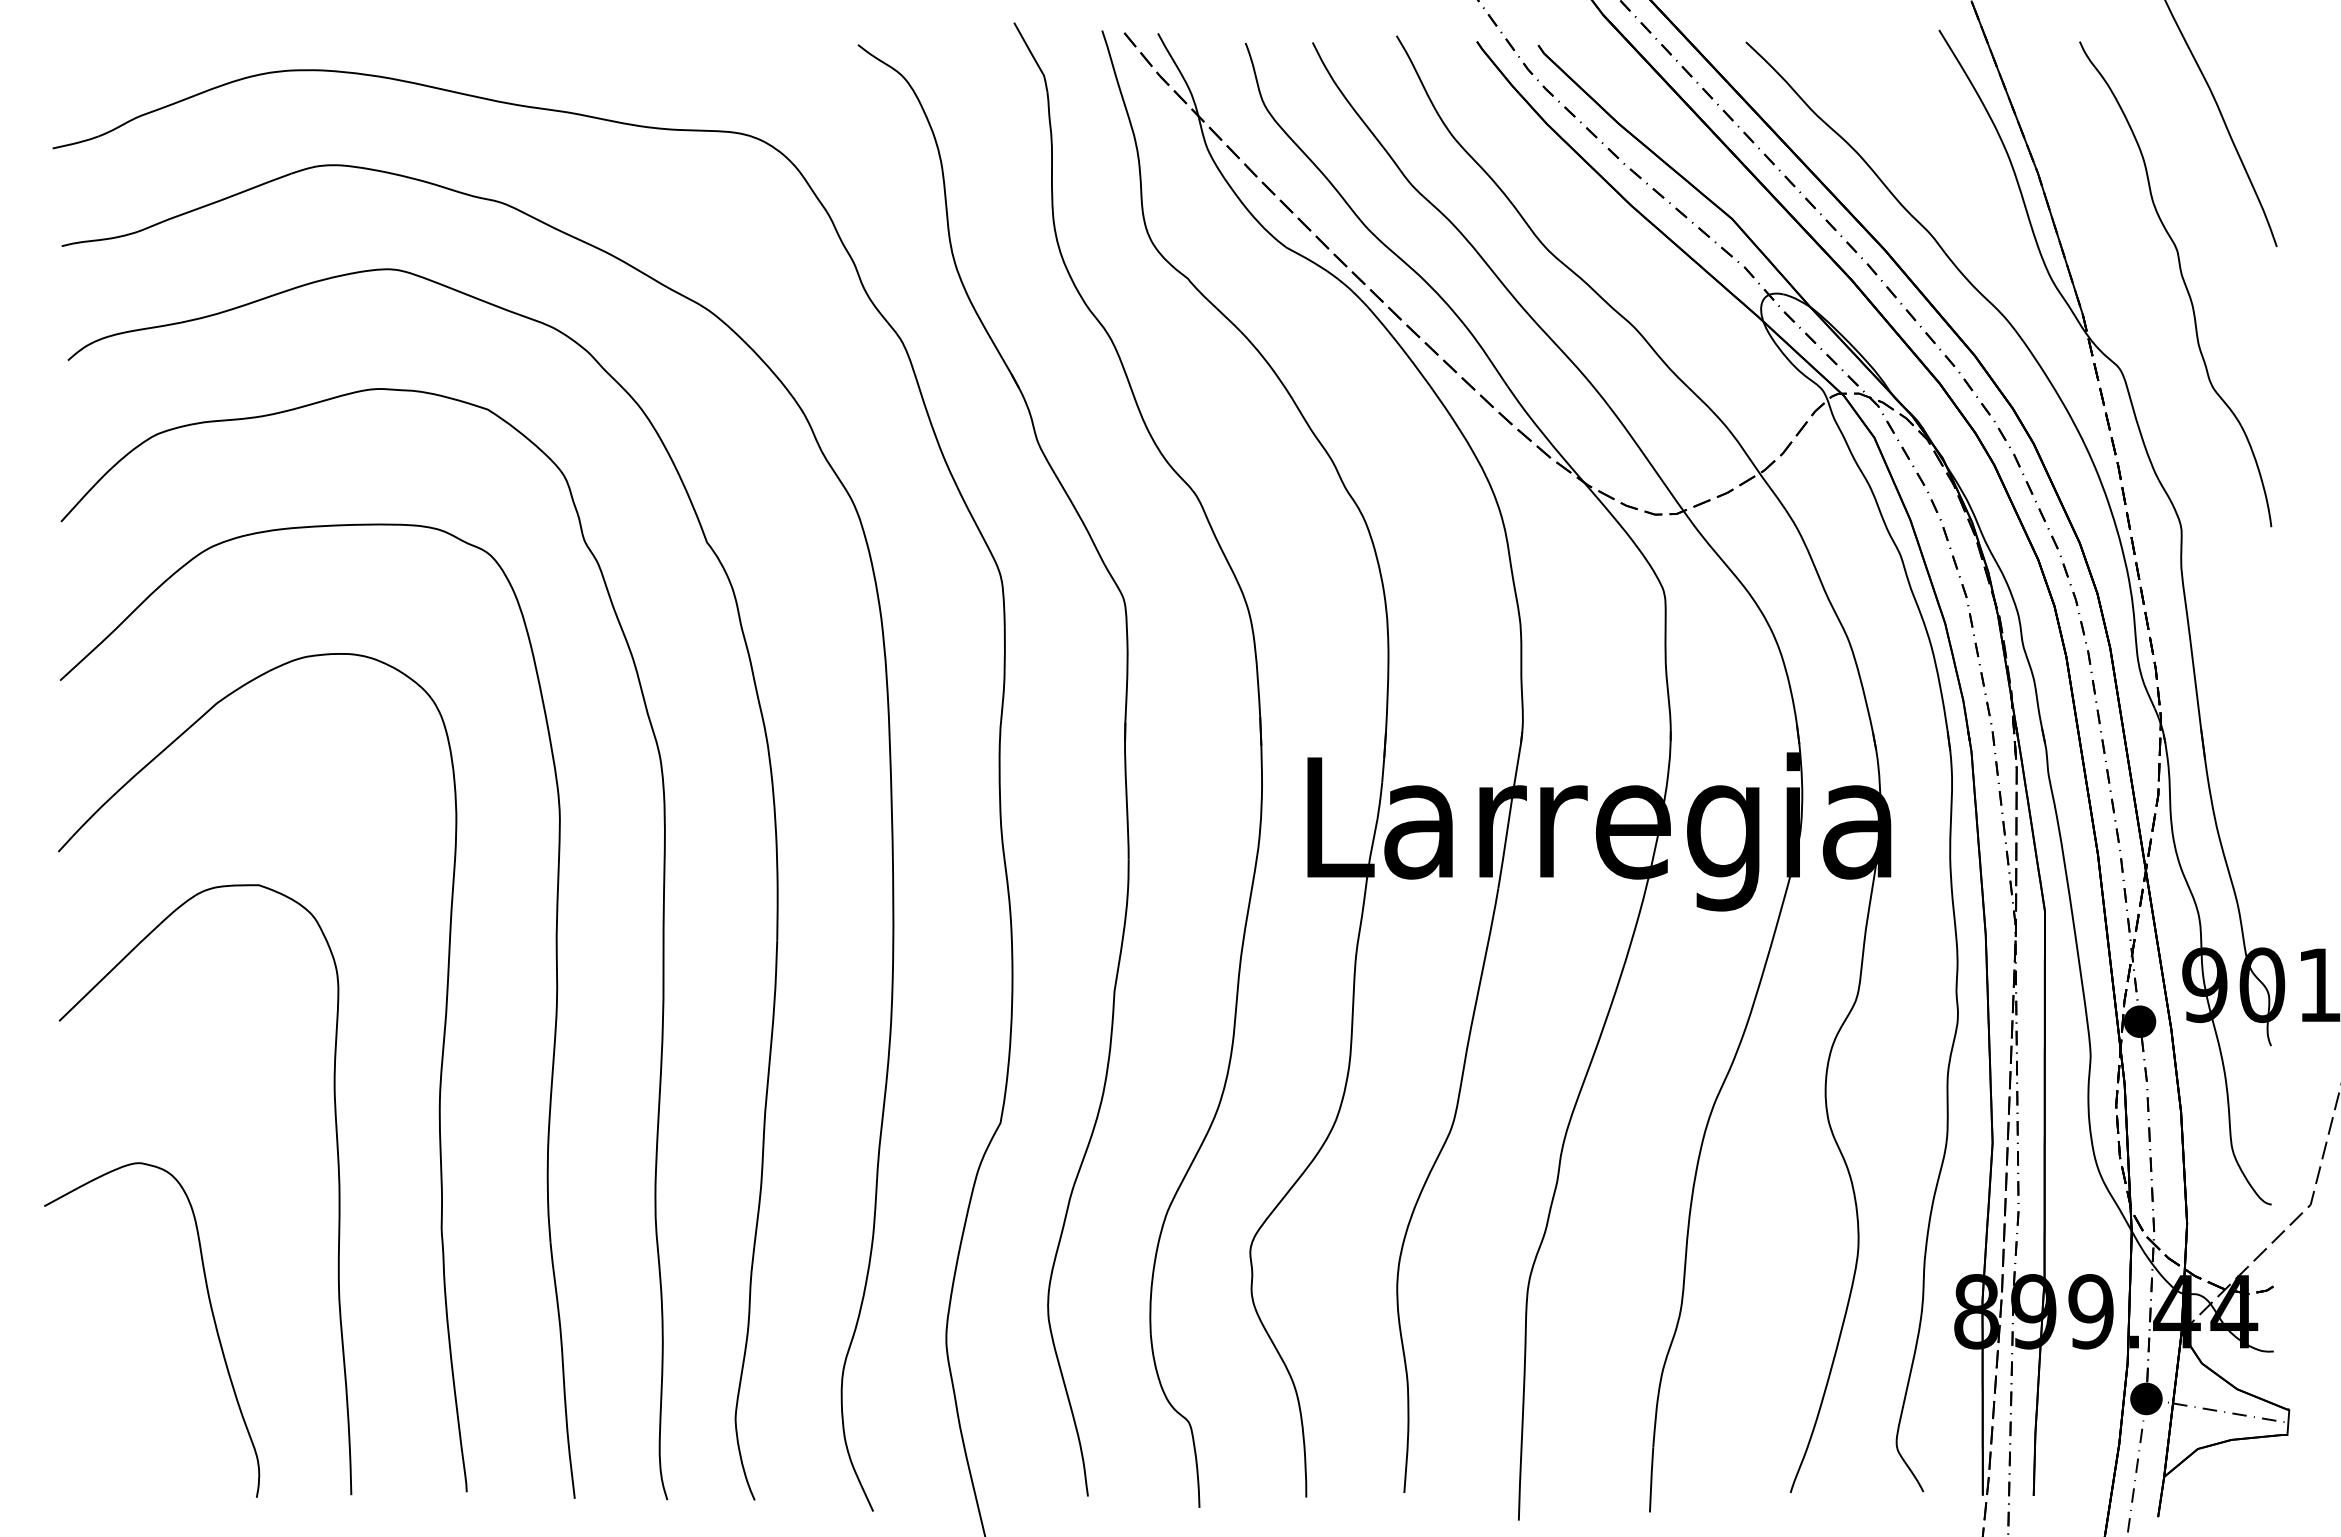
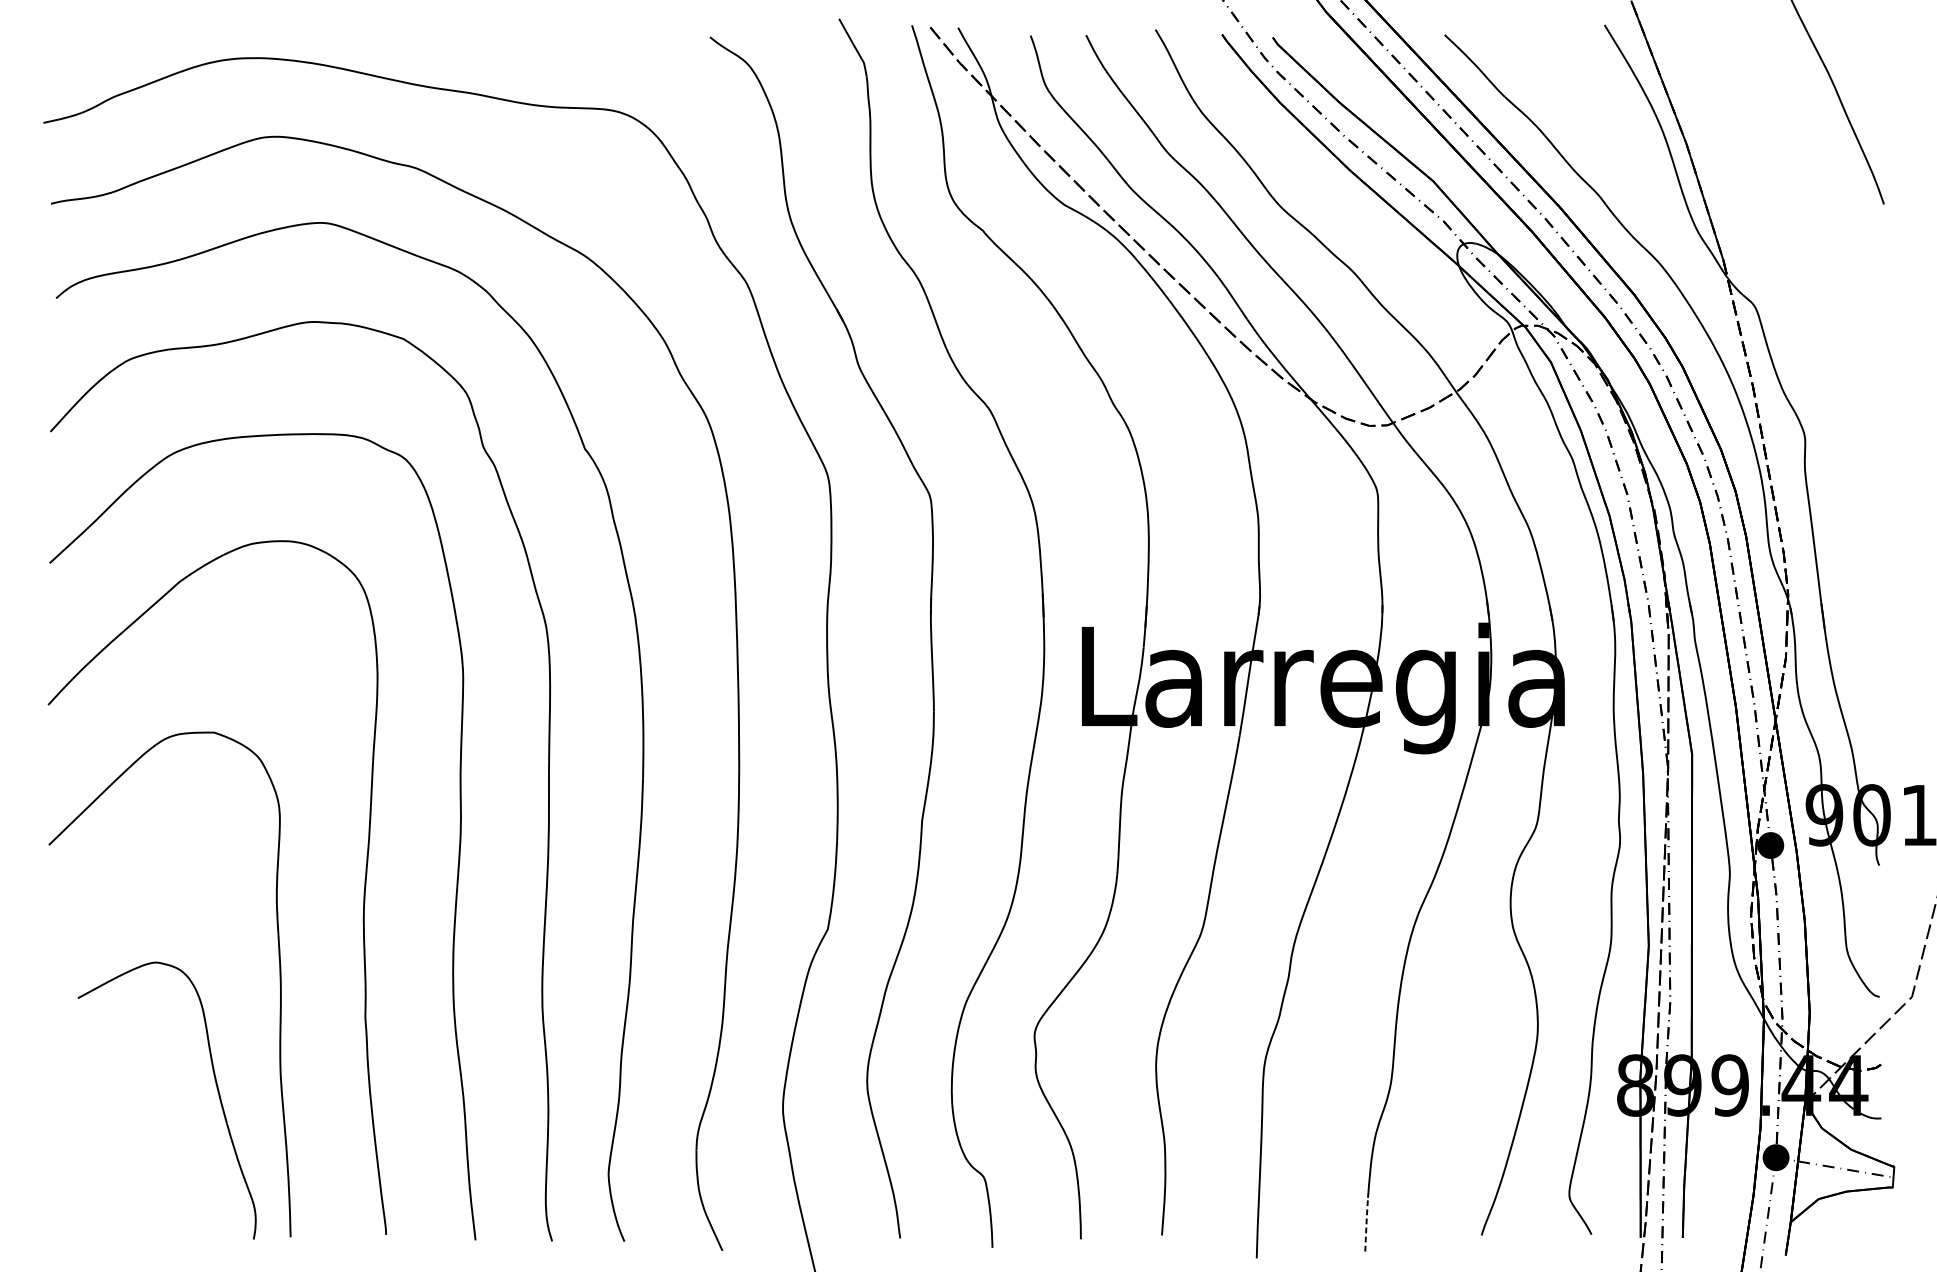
part: (2182, 280) -> (1805, 232), removed
part: (211, 1313) -> (216, 1086), moved
line: (1651, 1478) -> (1366, 1223), solid -> dashed

